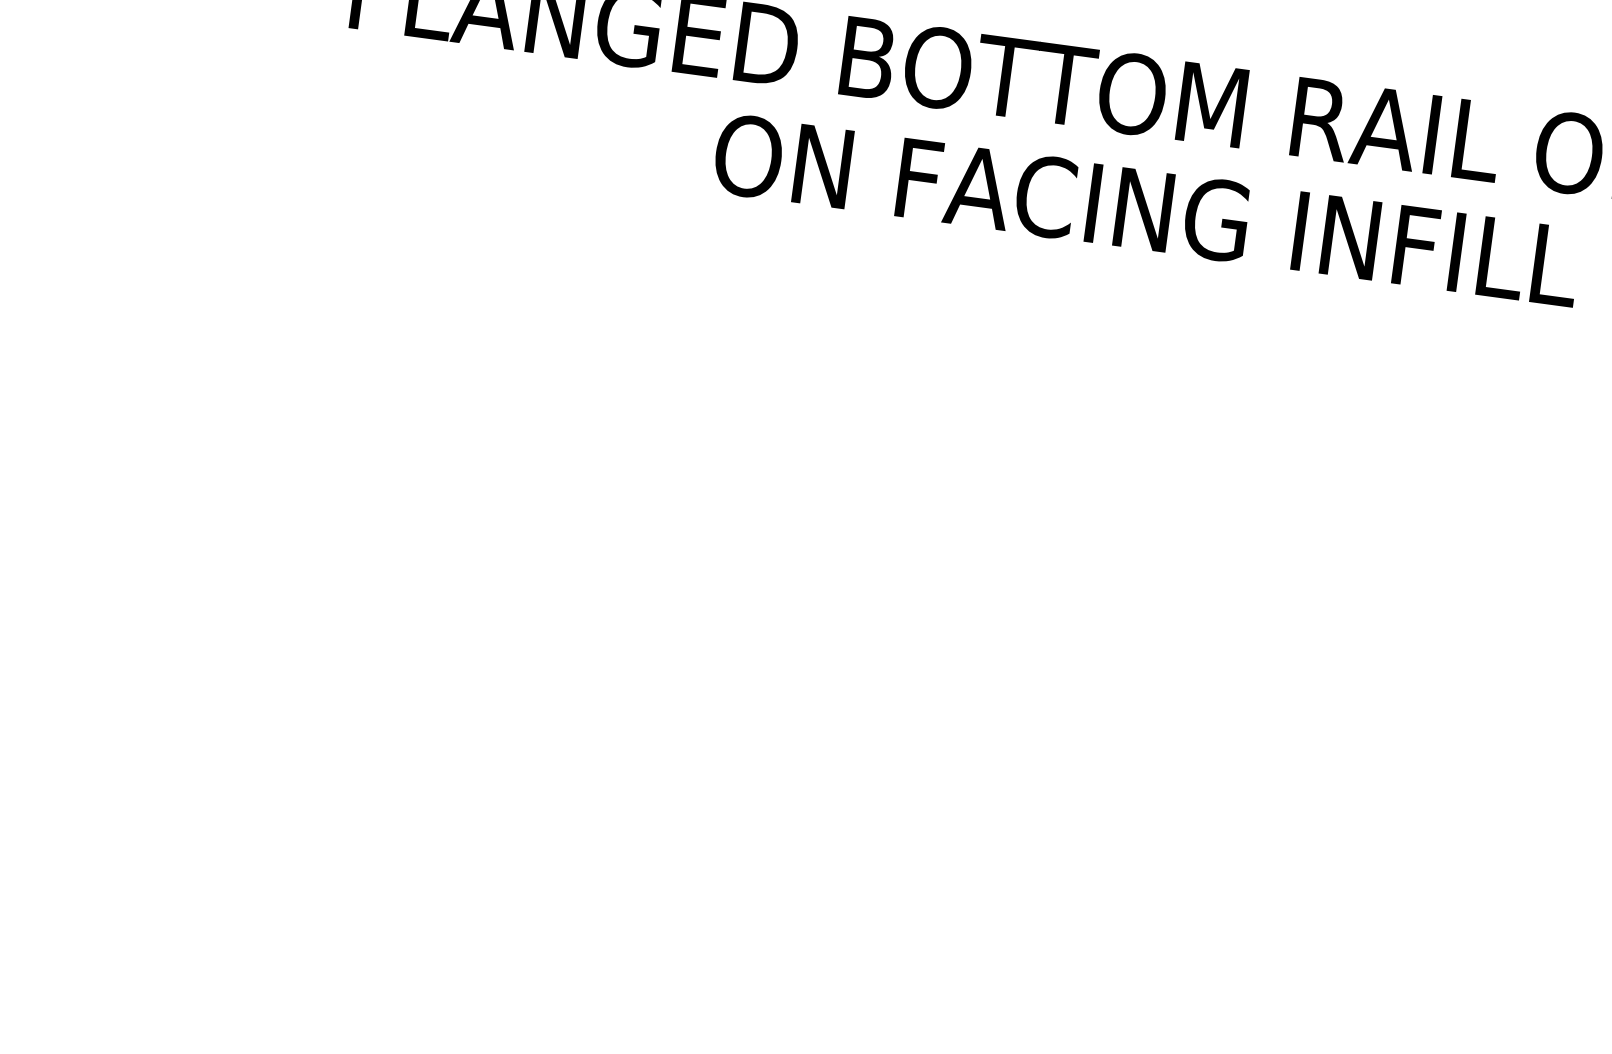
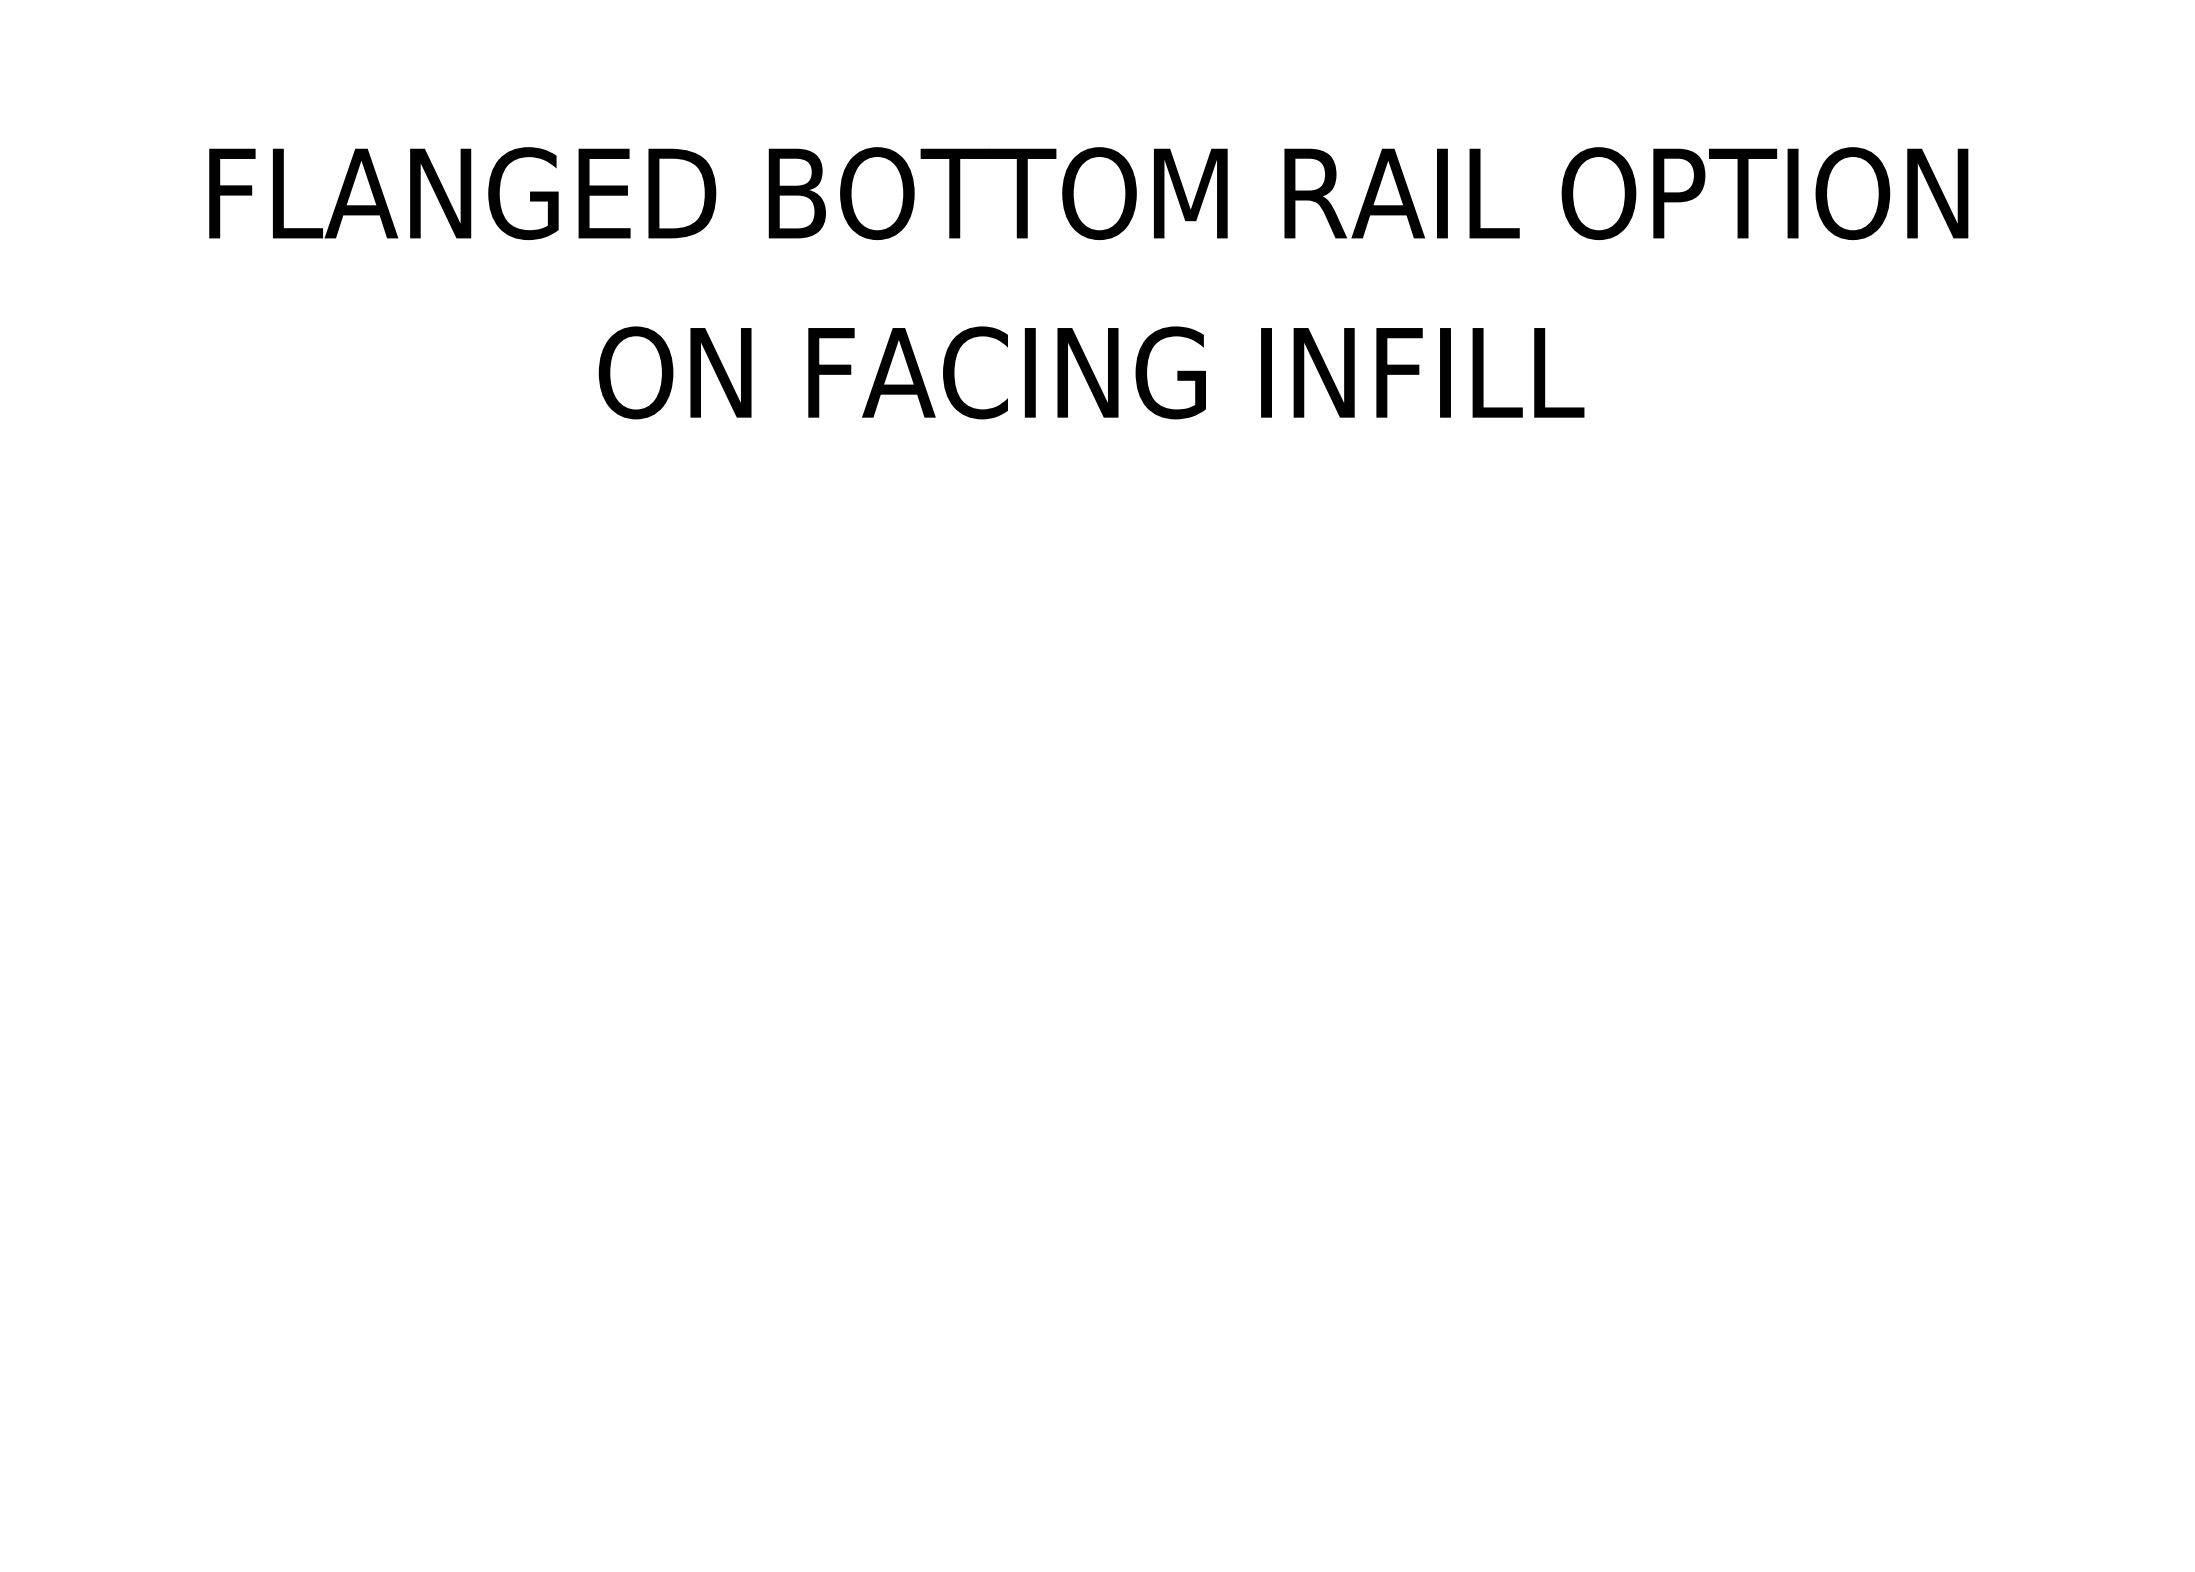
text: (1147, 210) -> (1091, 372), moved

